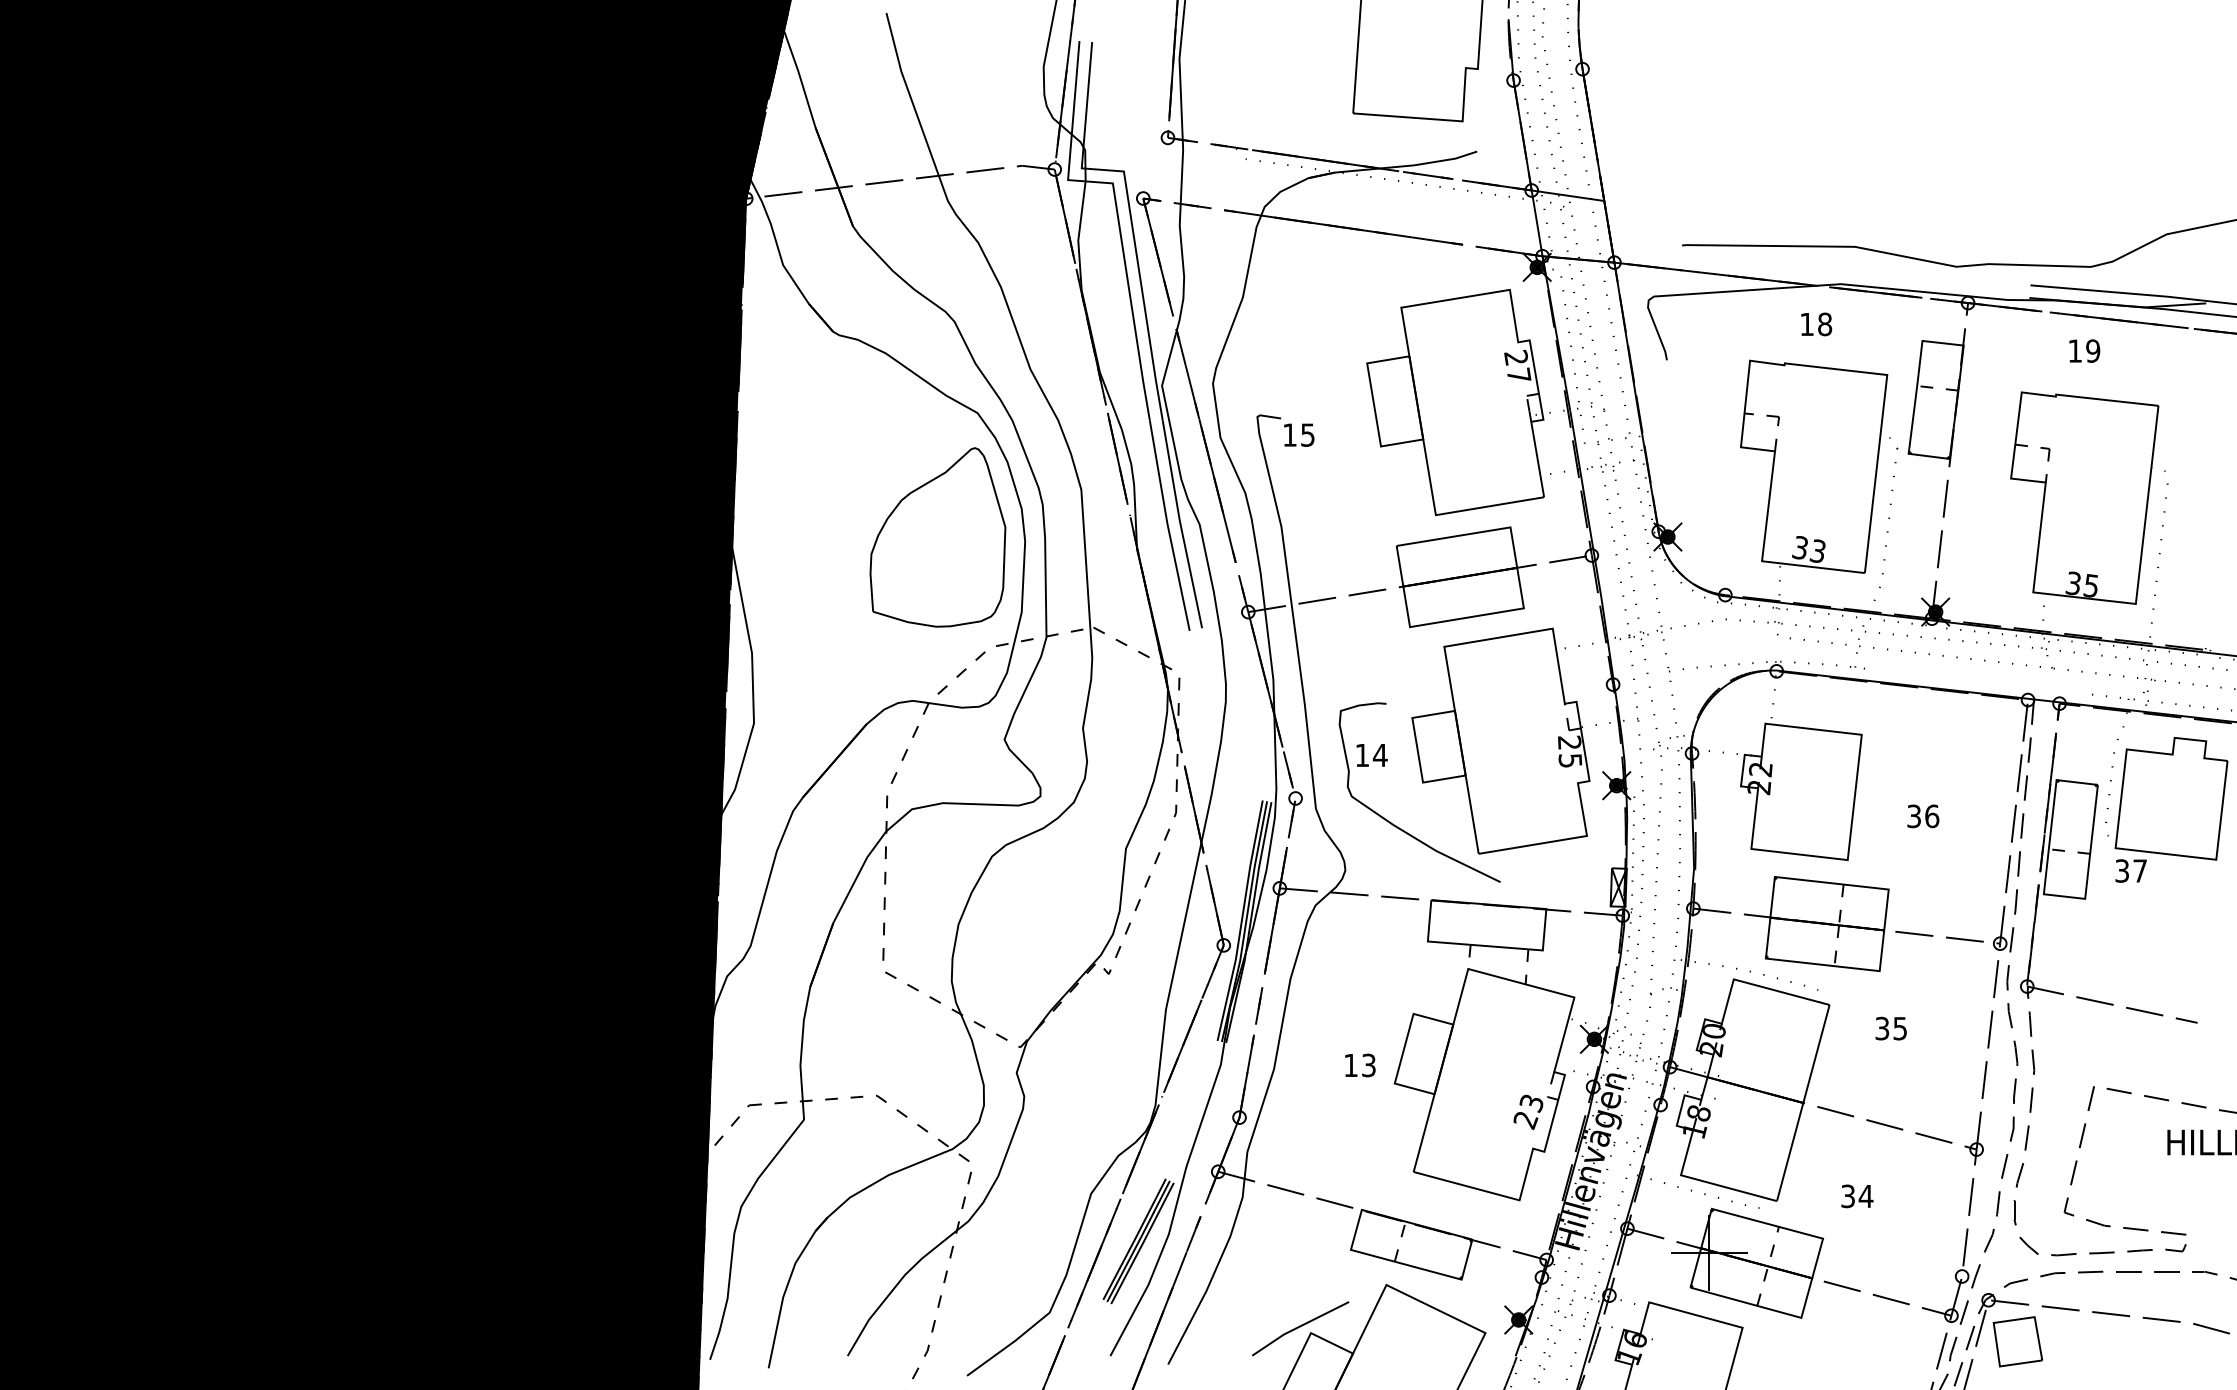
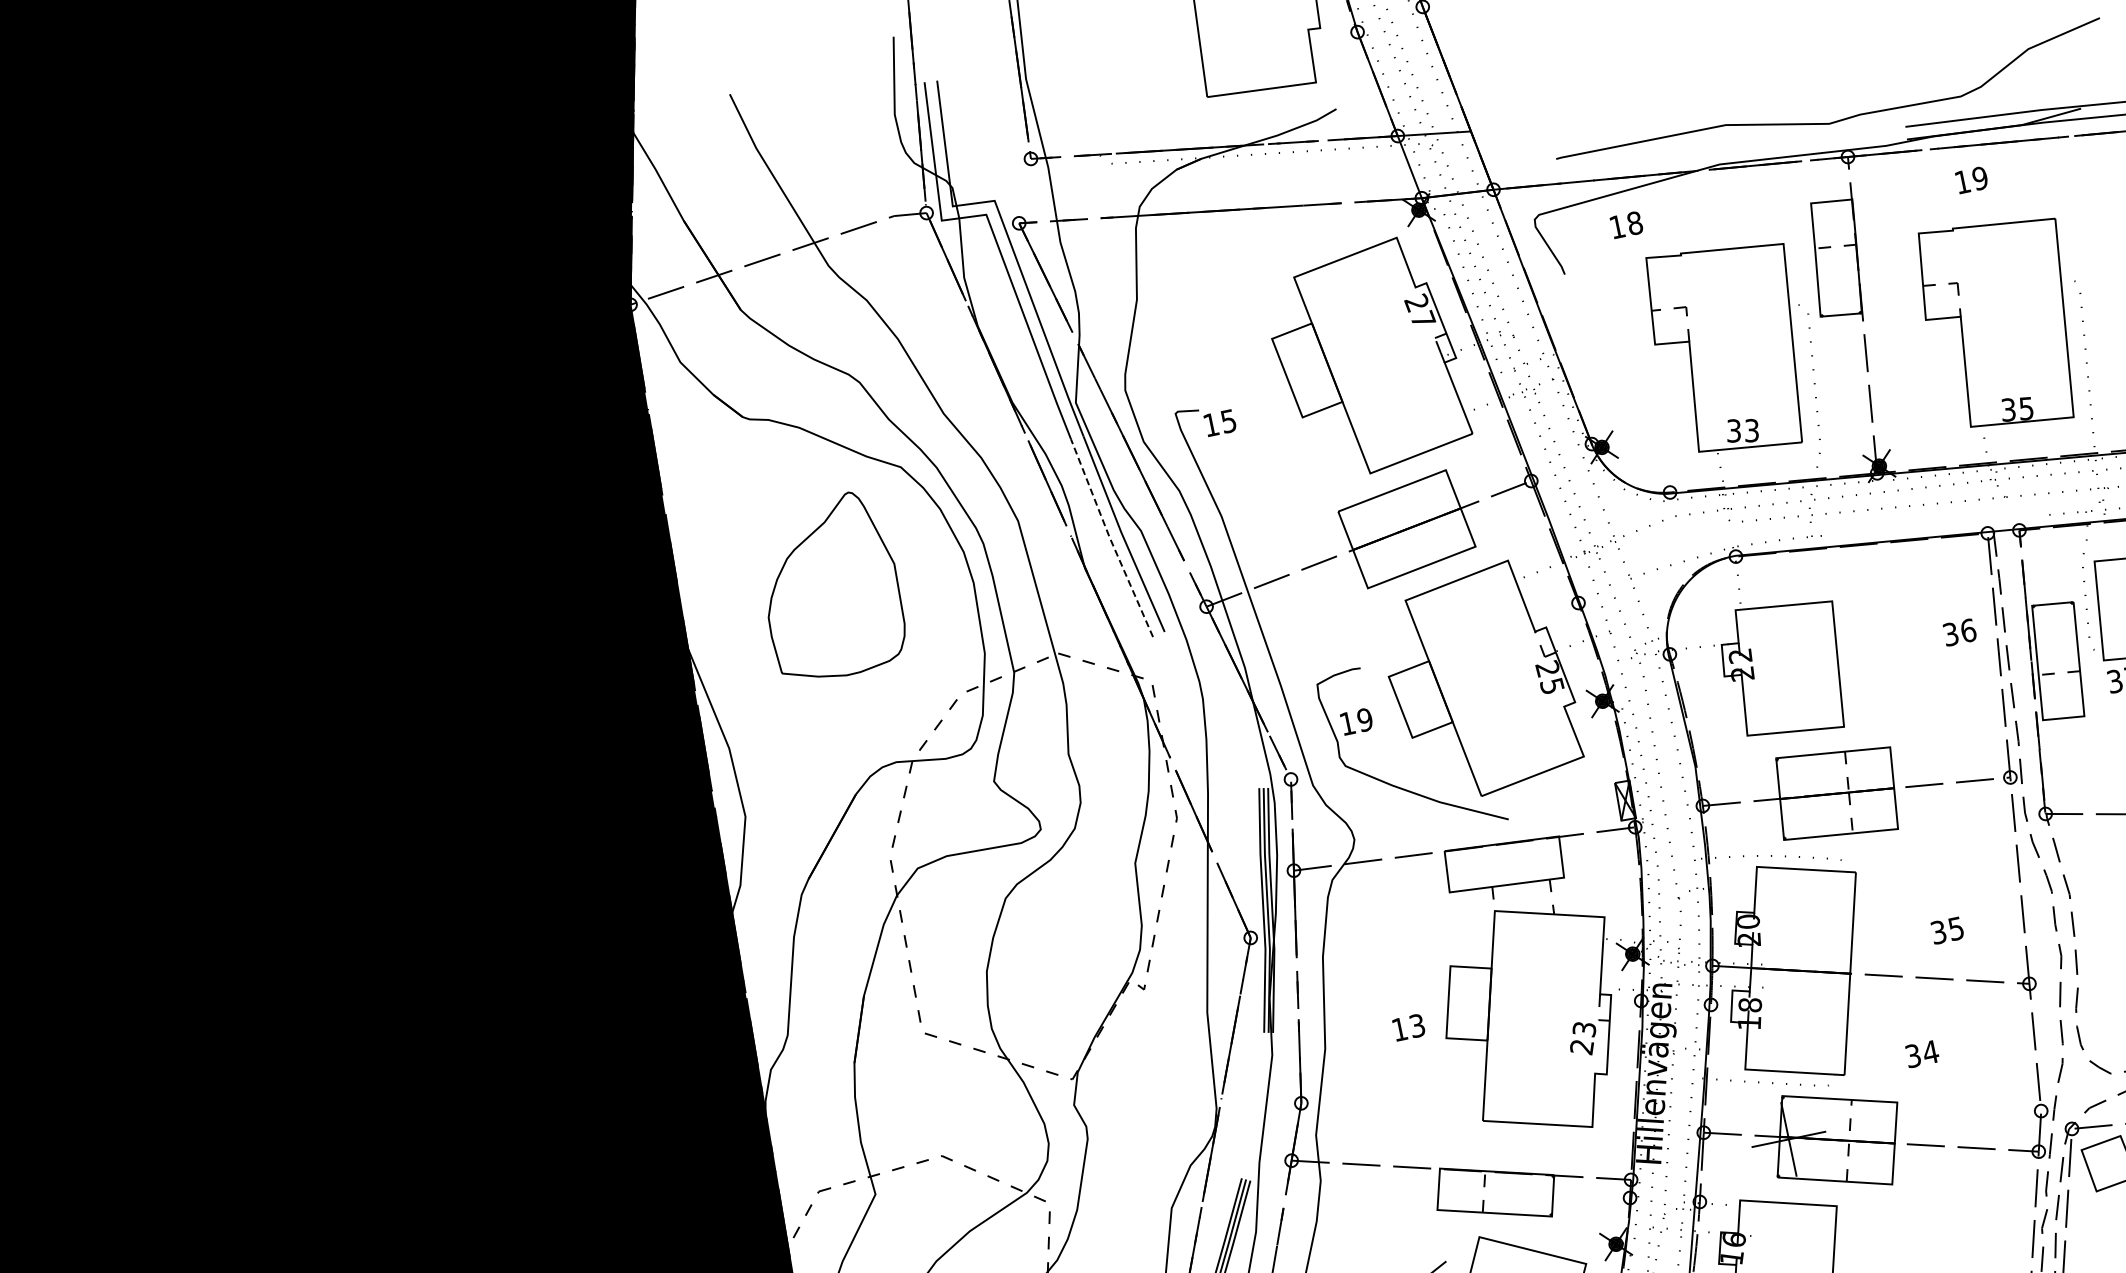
text: (1816, 324) -> (1626, 225), moved
line: (1167, 525) -> (1109, 538), solid -> dashed
part: (937, 537) -> (829, 587), moved
text: (1379, 755) -> (1364, 720), 14 -> 19
text: (1923, 816) -> (1959, 632), moved
text: (1890, 1028) -> (1946, 930), moved

